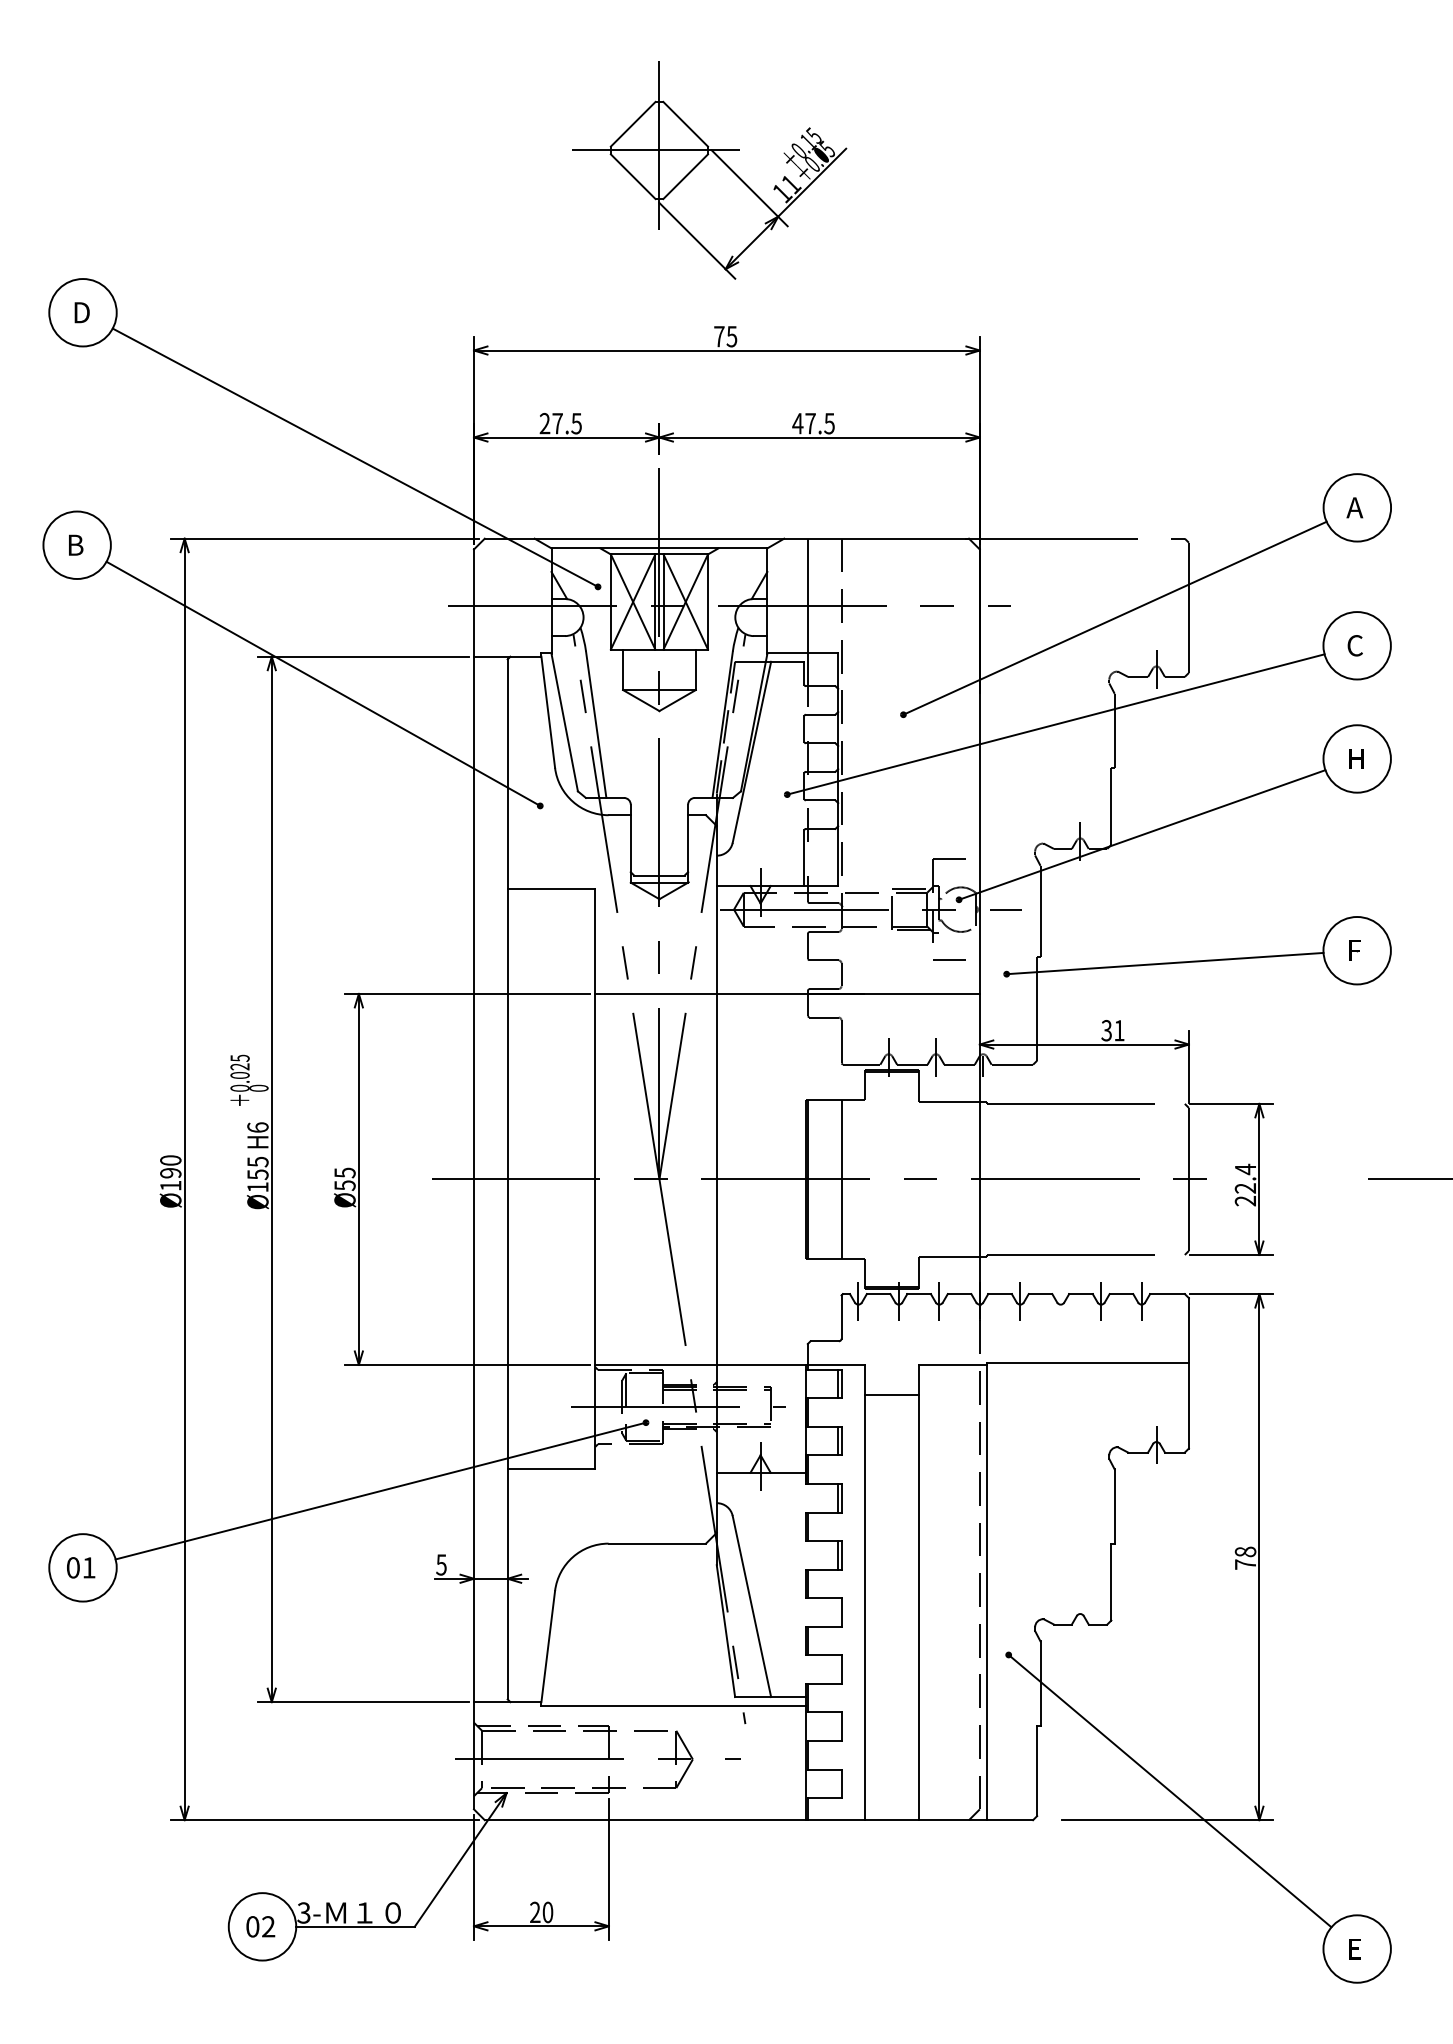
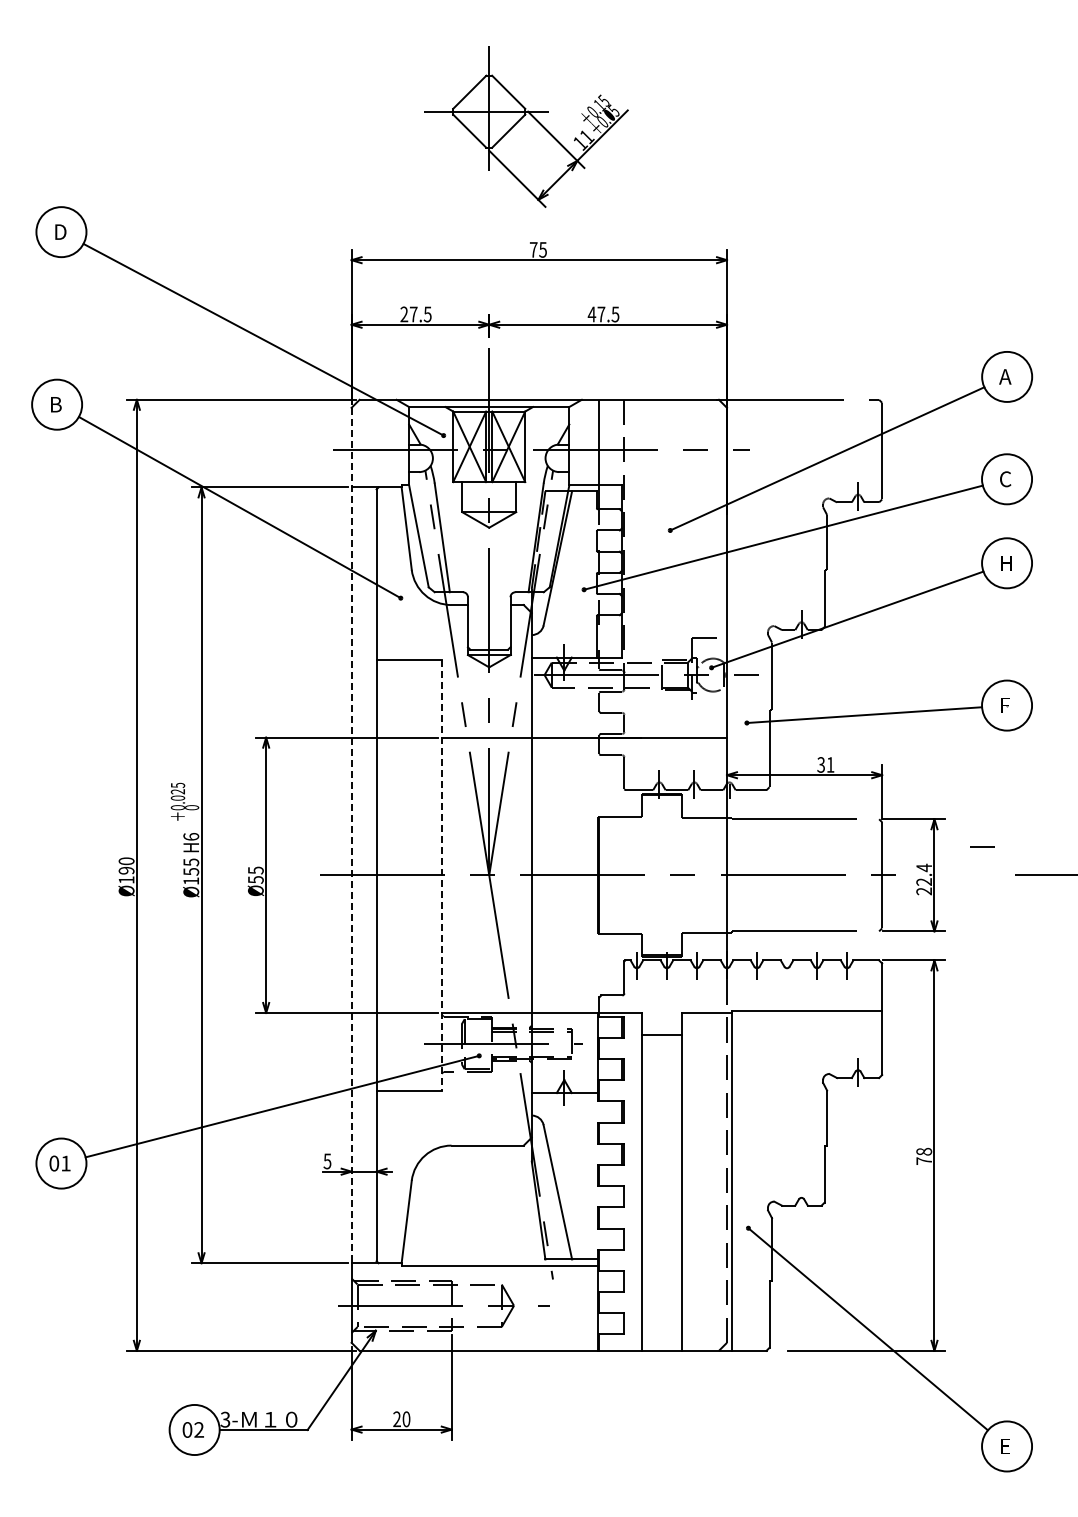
line: (949, 960) -> (982, 846), moved
line: (473, 1125) -> (351, 835), solid -> dashed
line: (595, 1179) -> (441, 875), solid -> dashed
line: (841, 1179) -> (624, 875), removed

